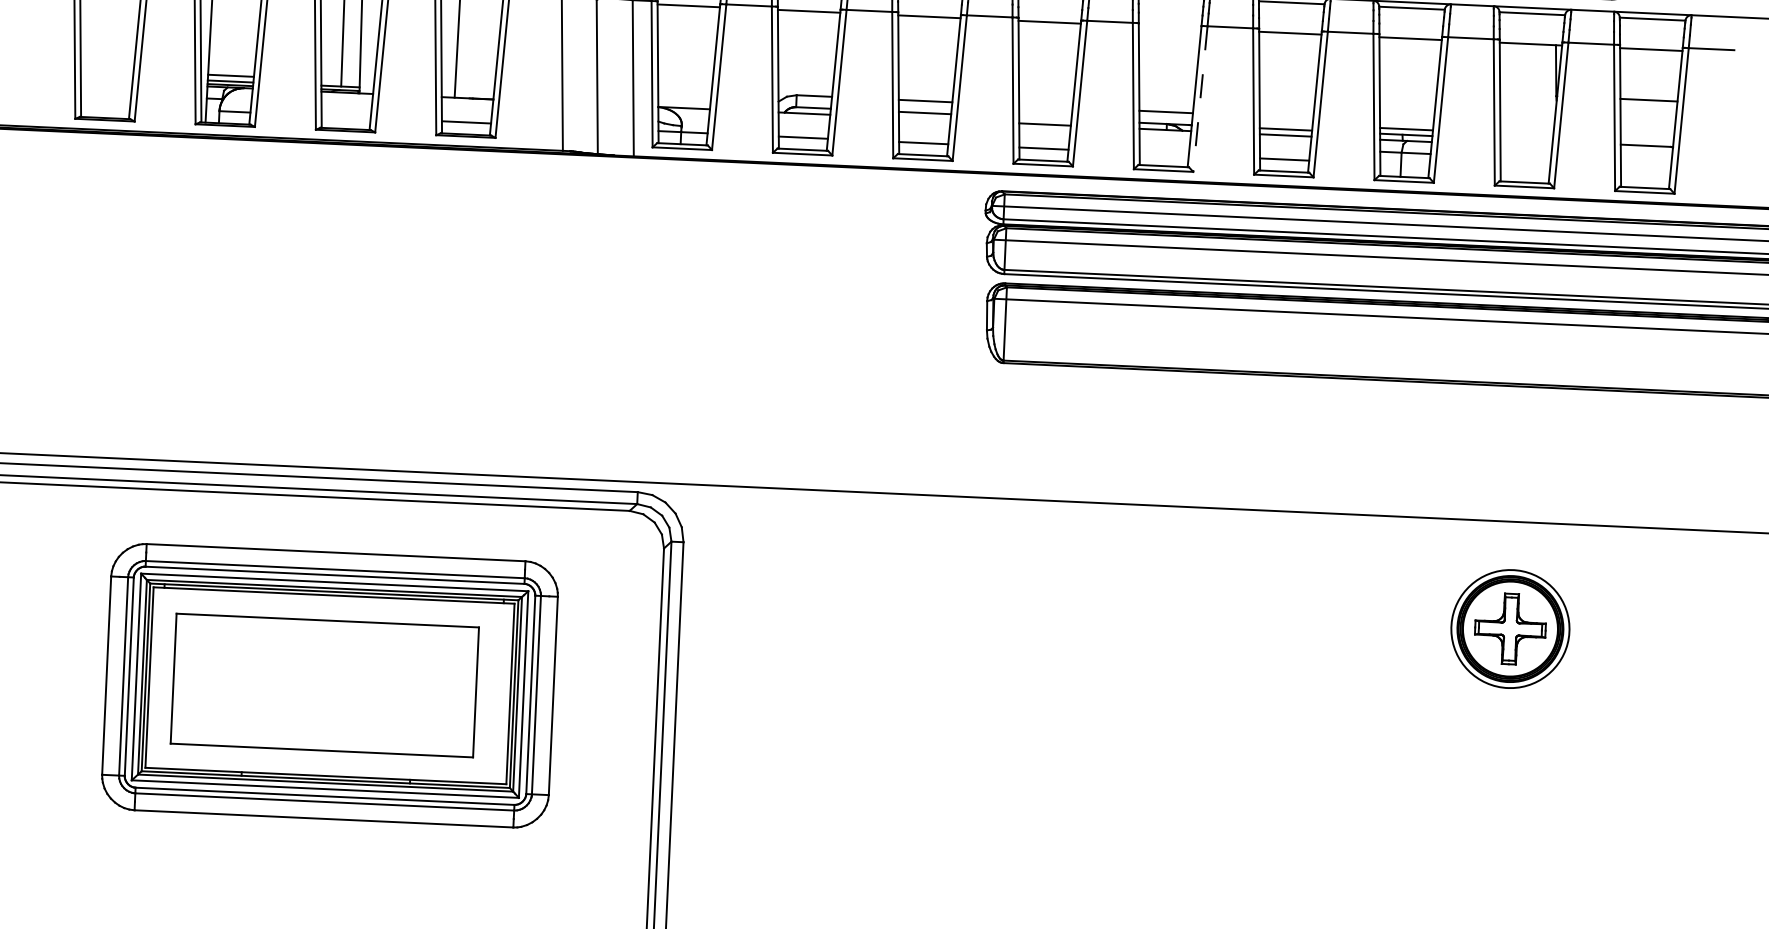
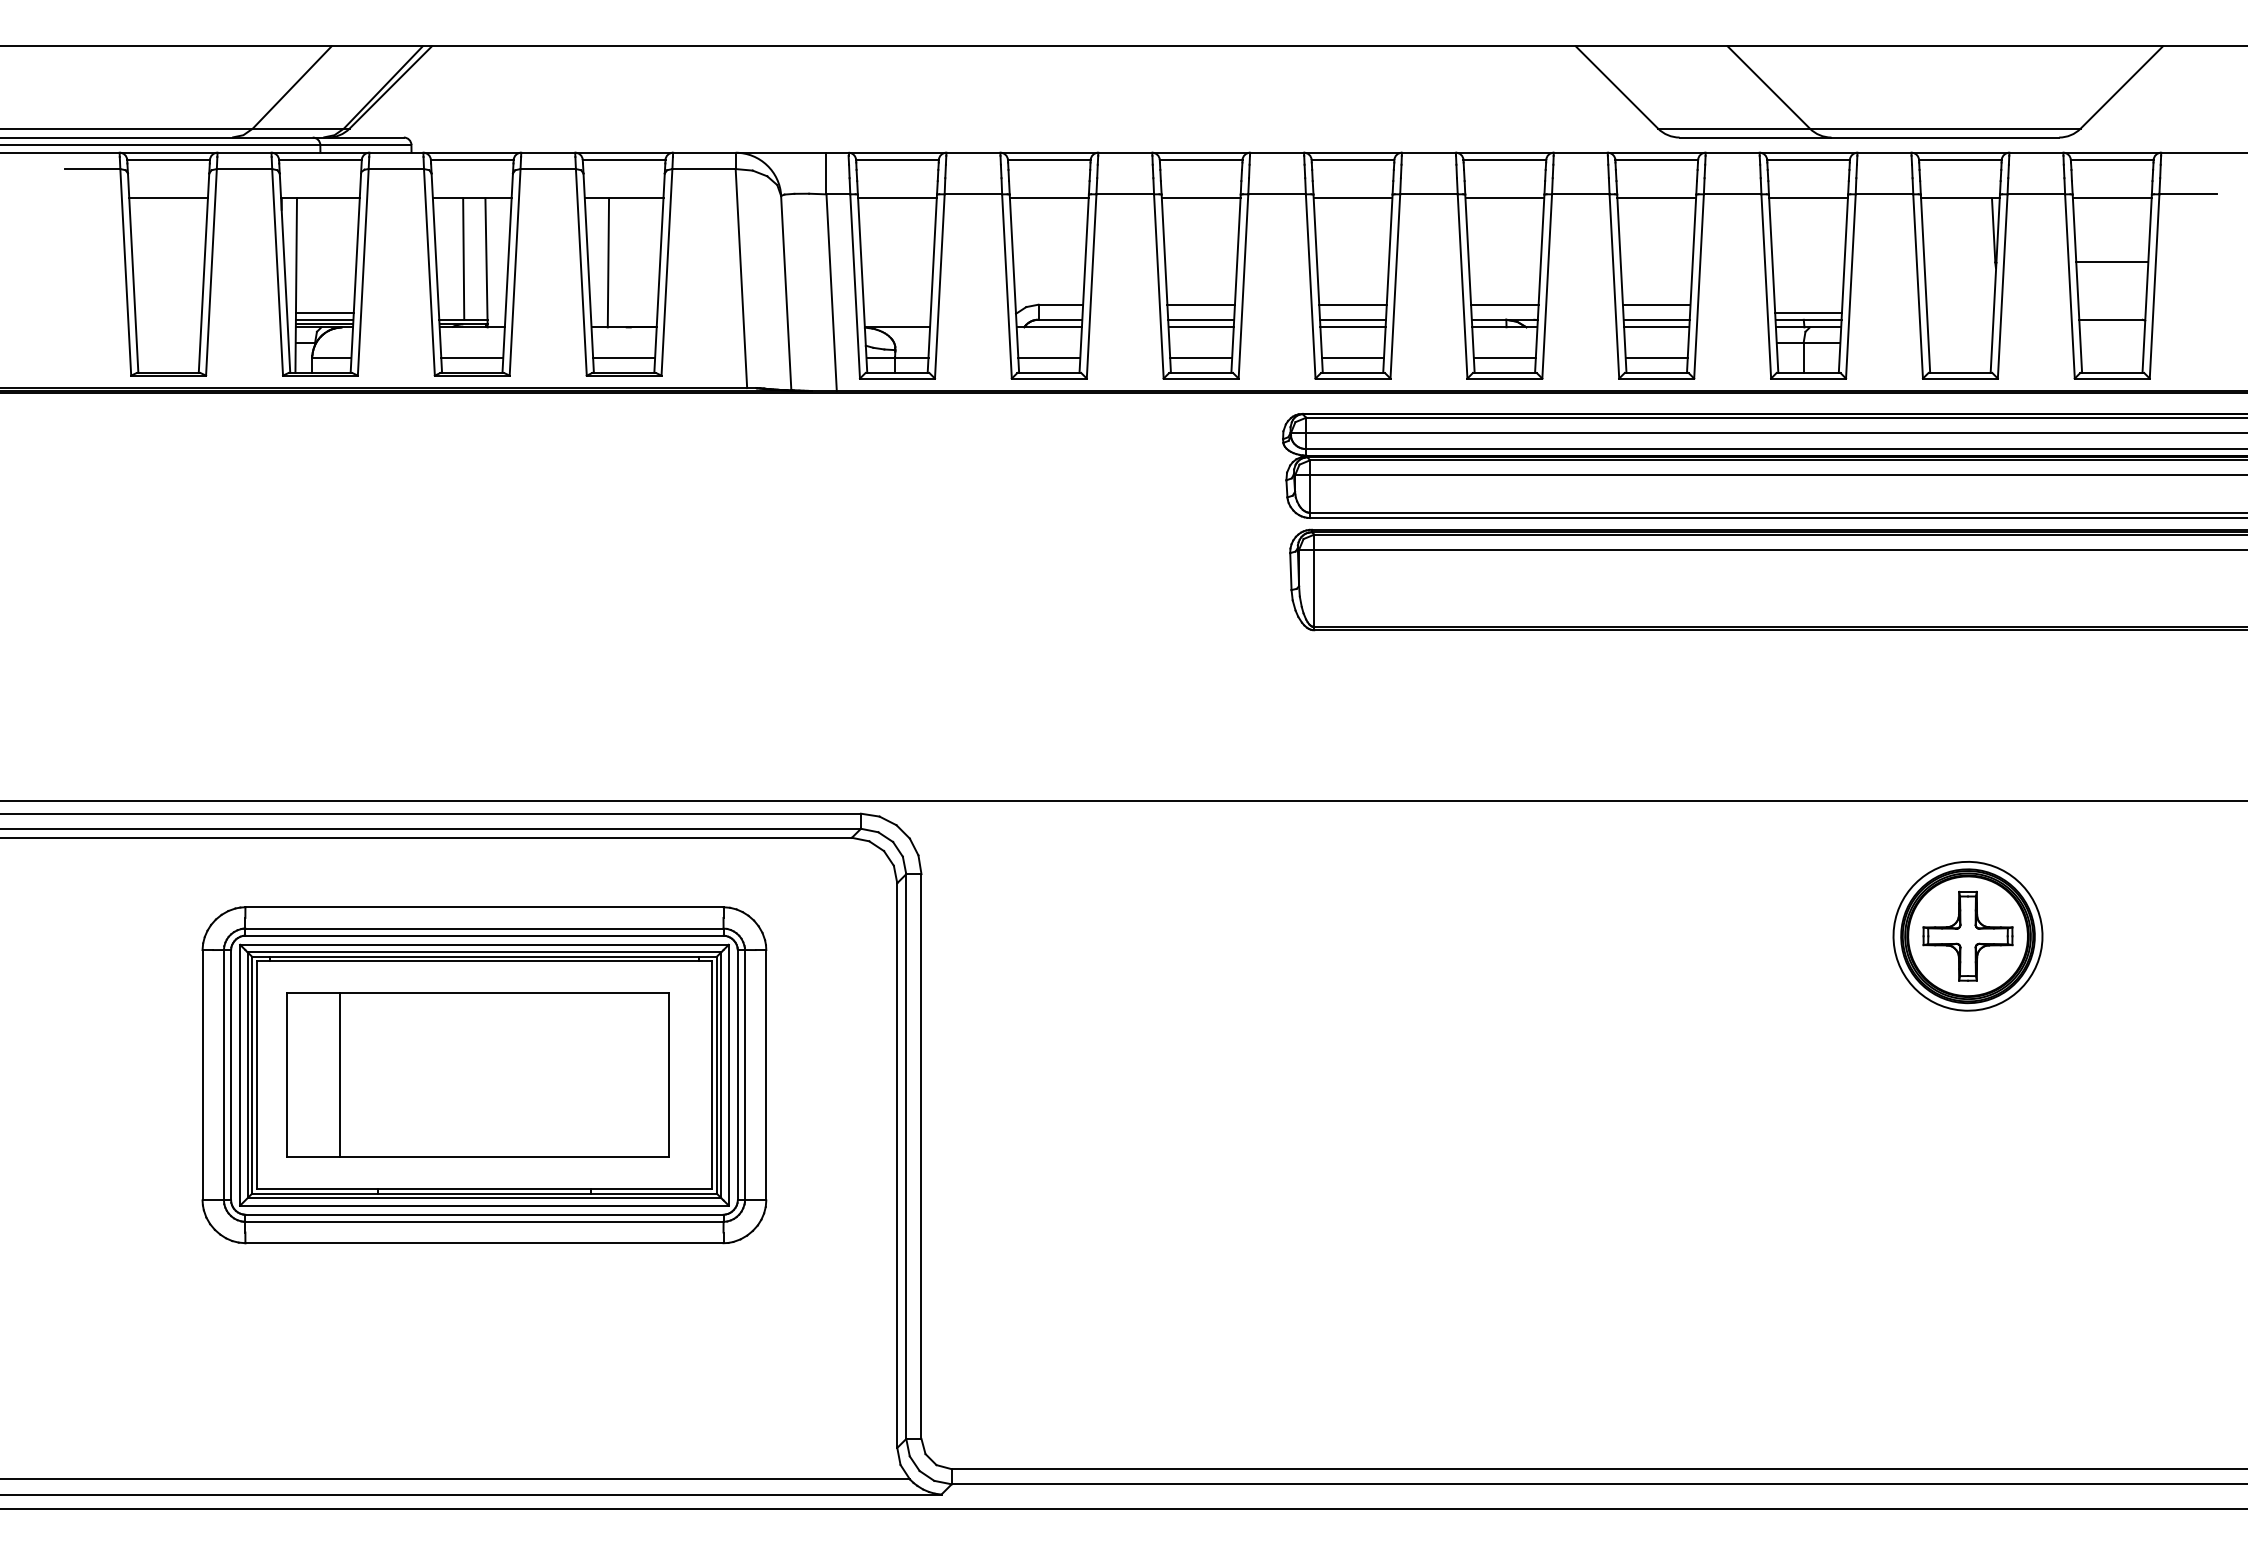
line: (1169, 27) -> (1504, 198), added
line: (1200, 99) -> (1547, 286), dashed -> solid
line: (1045, 106) -> (1352, 304), added
line: (346, 116) -> (472, 357), added
line: (1286, 117) -> (1656, 304), added
line: (1045, 118) -> (1353, 319), added
line: (924, 119) -> (1200, 327), added
line: (1164, 153) -> (1504, 357), added
line: (215, 680) -> (340, 1075), added

